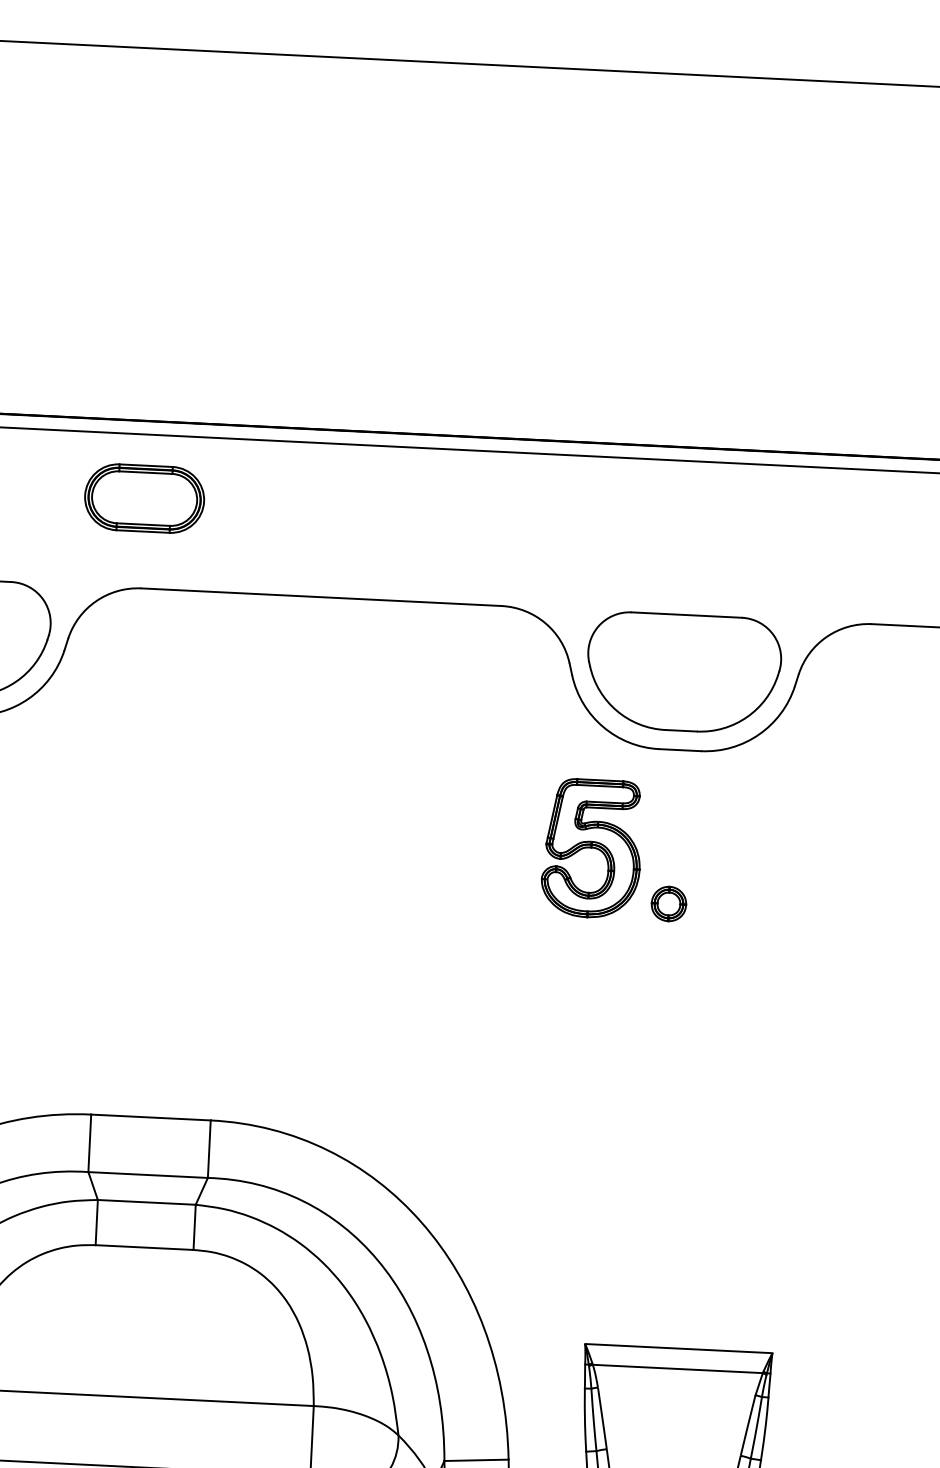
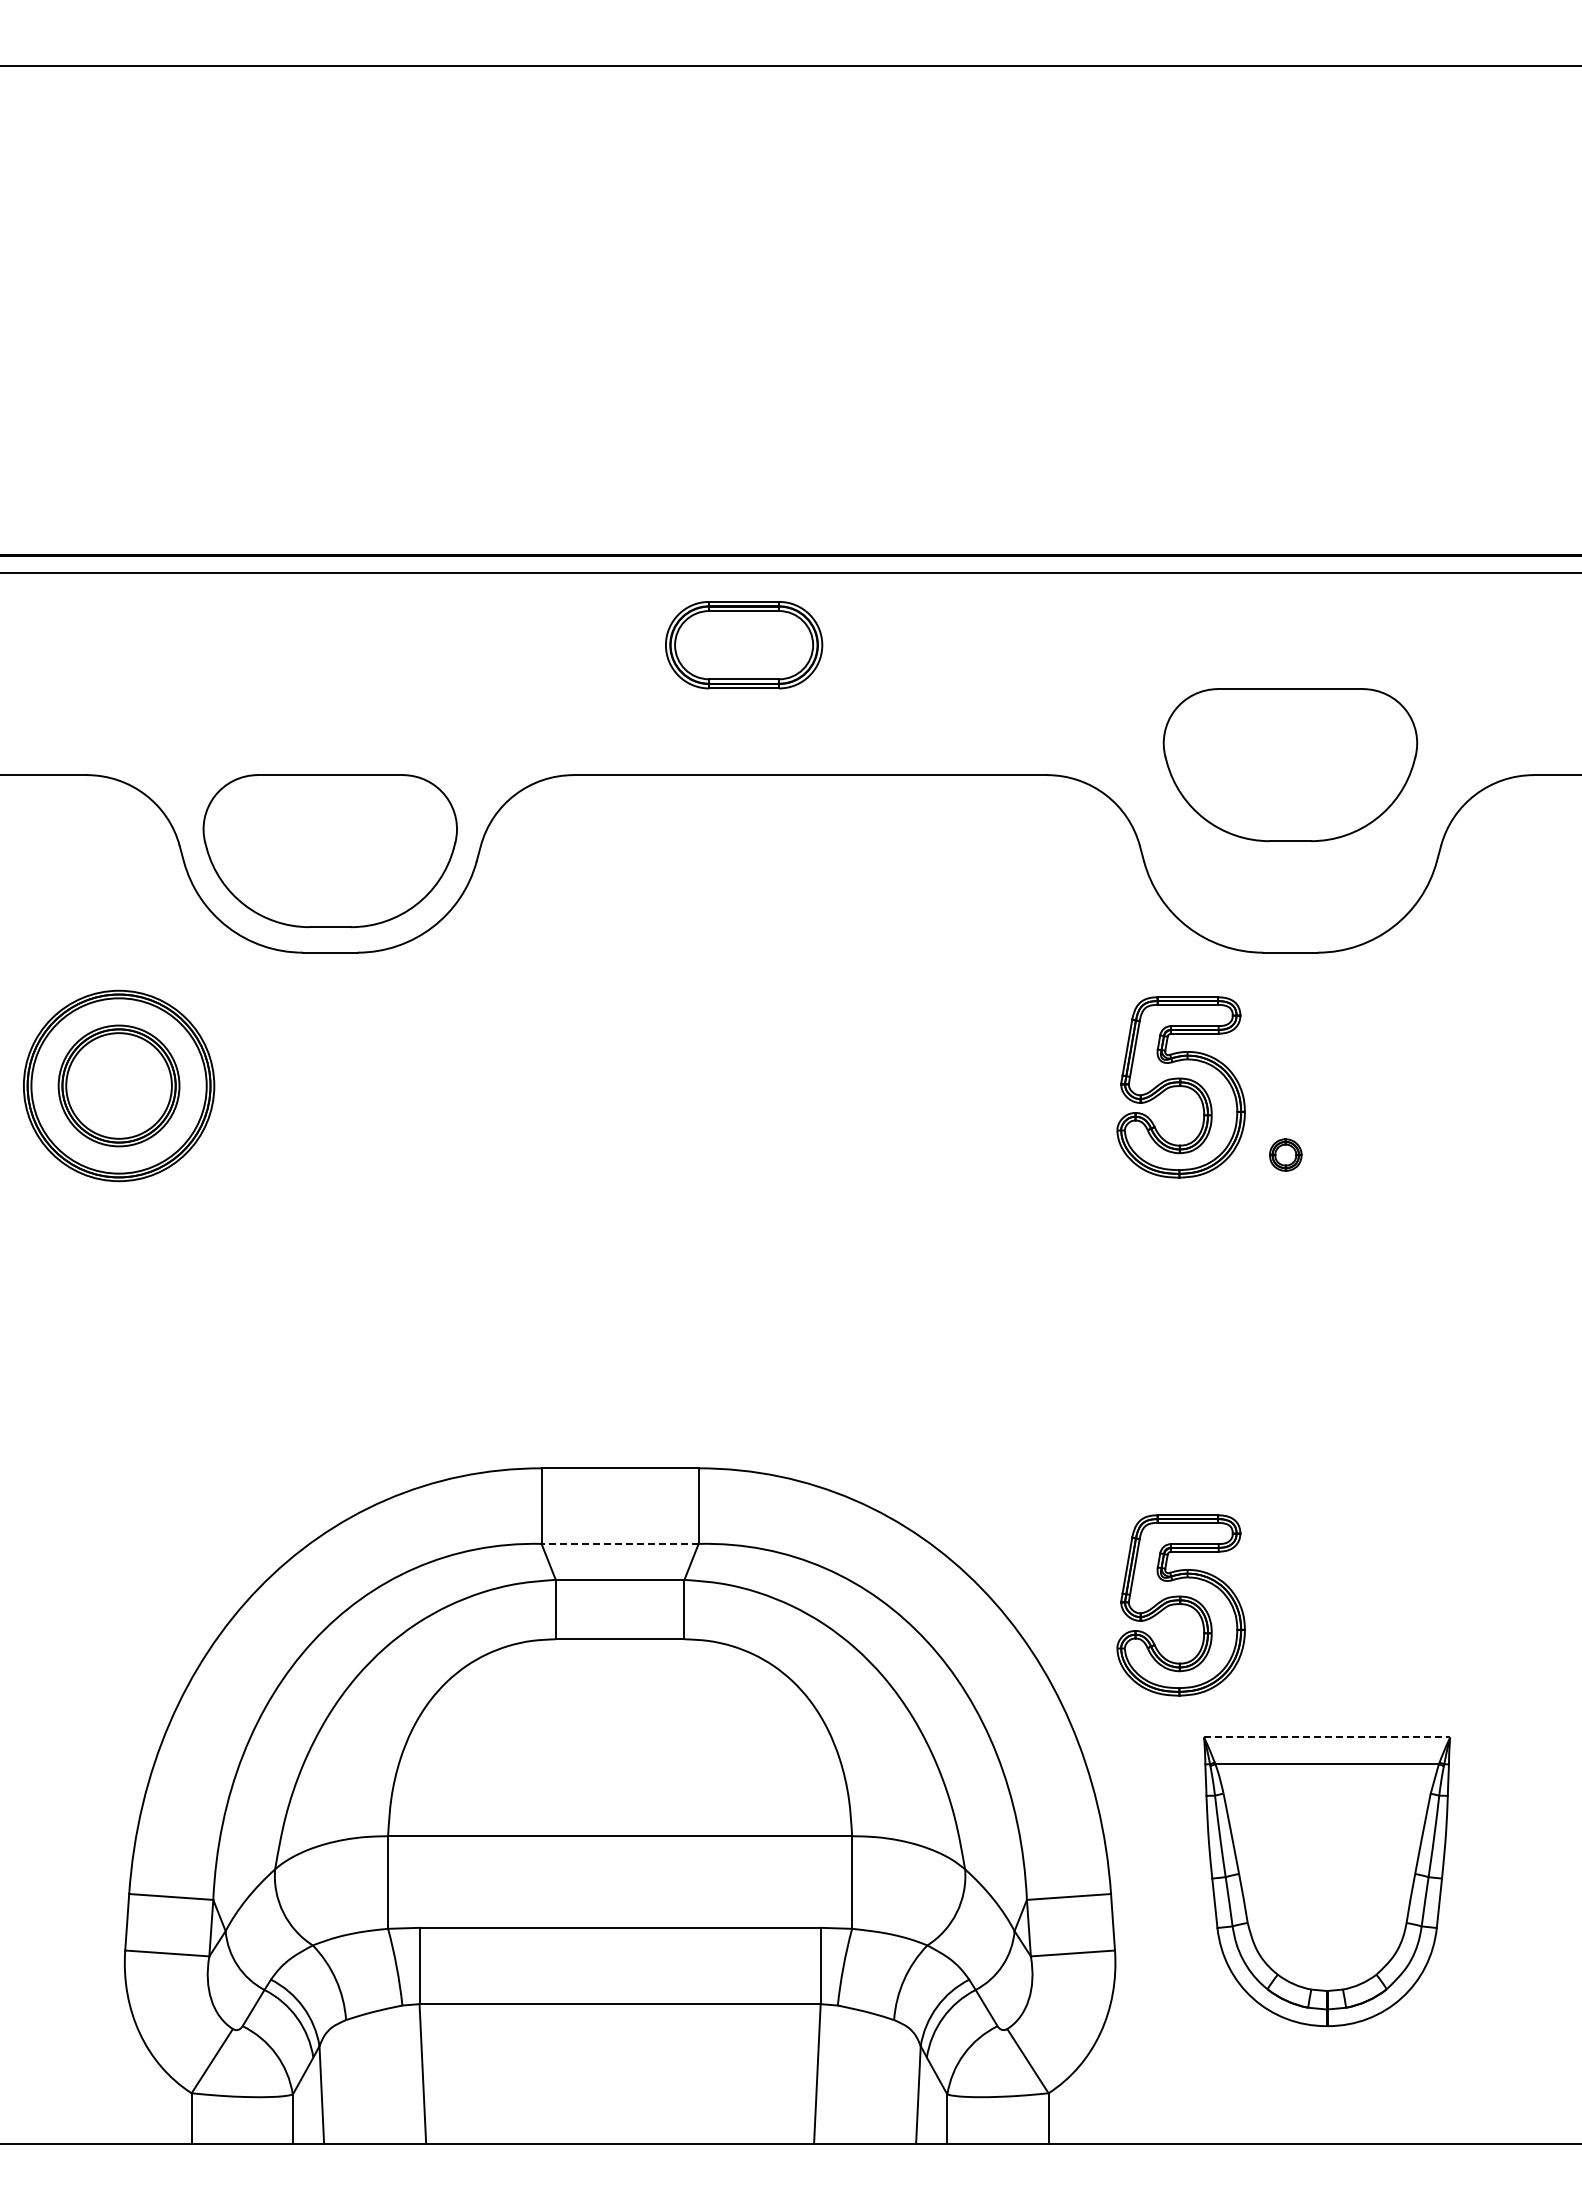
part: (144, 498) -> (744, 645), moved
part: (683, 673) -> (1290, 765), moved
part: (668, 903) -> (1285, 1154), size x0.7
line: (148, 1174) -> (620, 1543), solid -> dashed
part: (572, 1242) -> (1180, 1605), added
line: (679, 1348) -> (1327, 1737), solid -> dashed

